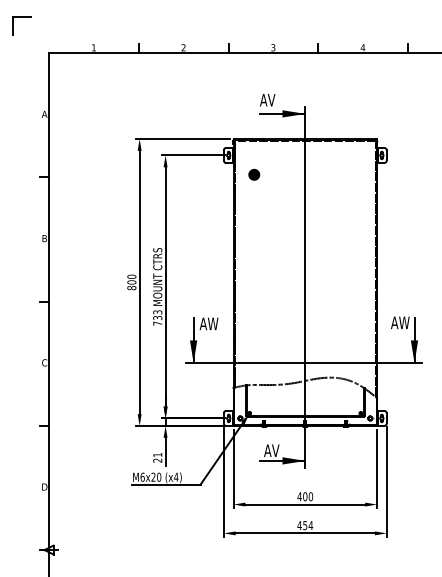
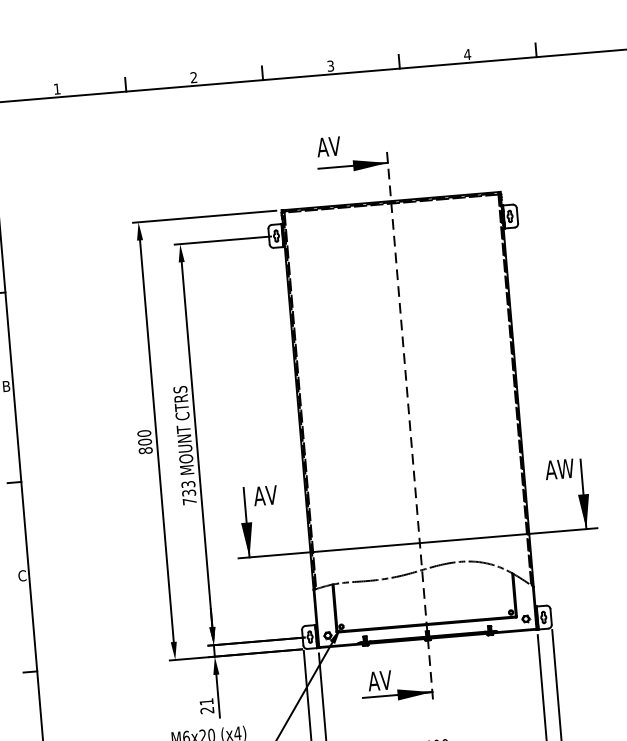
part: (254, 174) -> (318, 261), removed
line: (305, 287) -> (410, 427), solid -> dashed
text: (212, 323) -> (273, 494), AW -> AV

